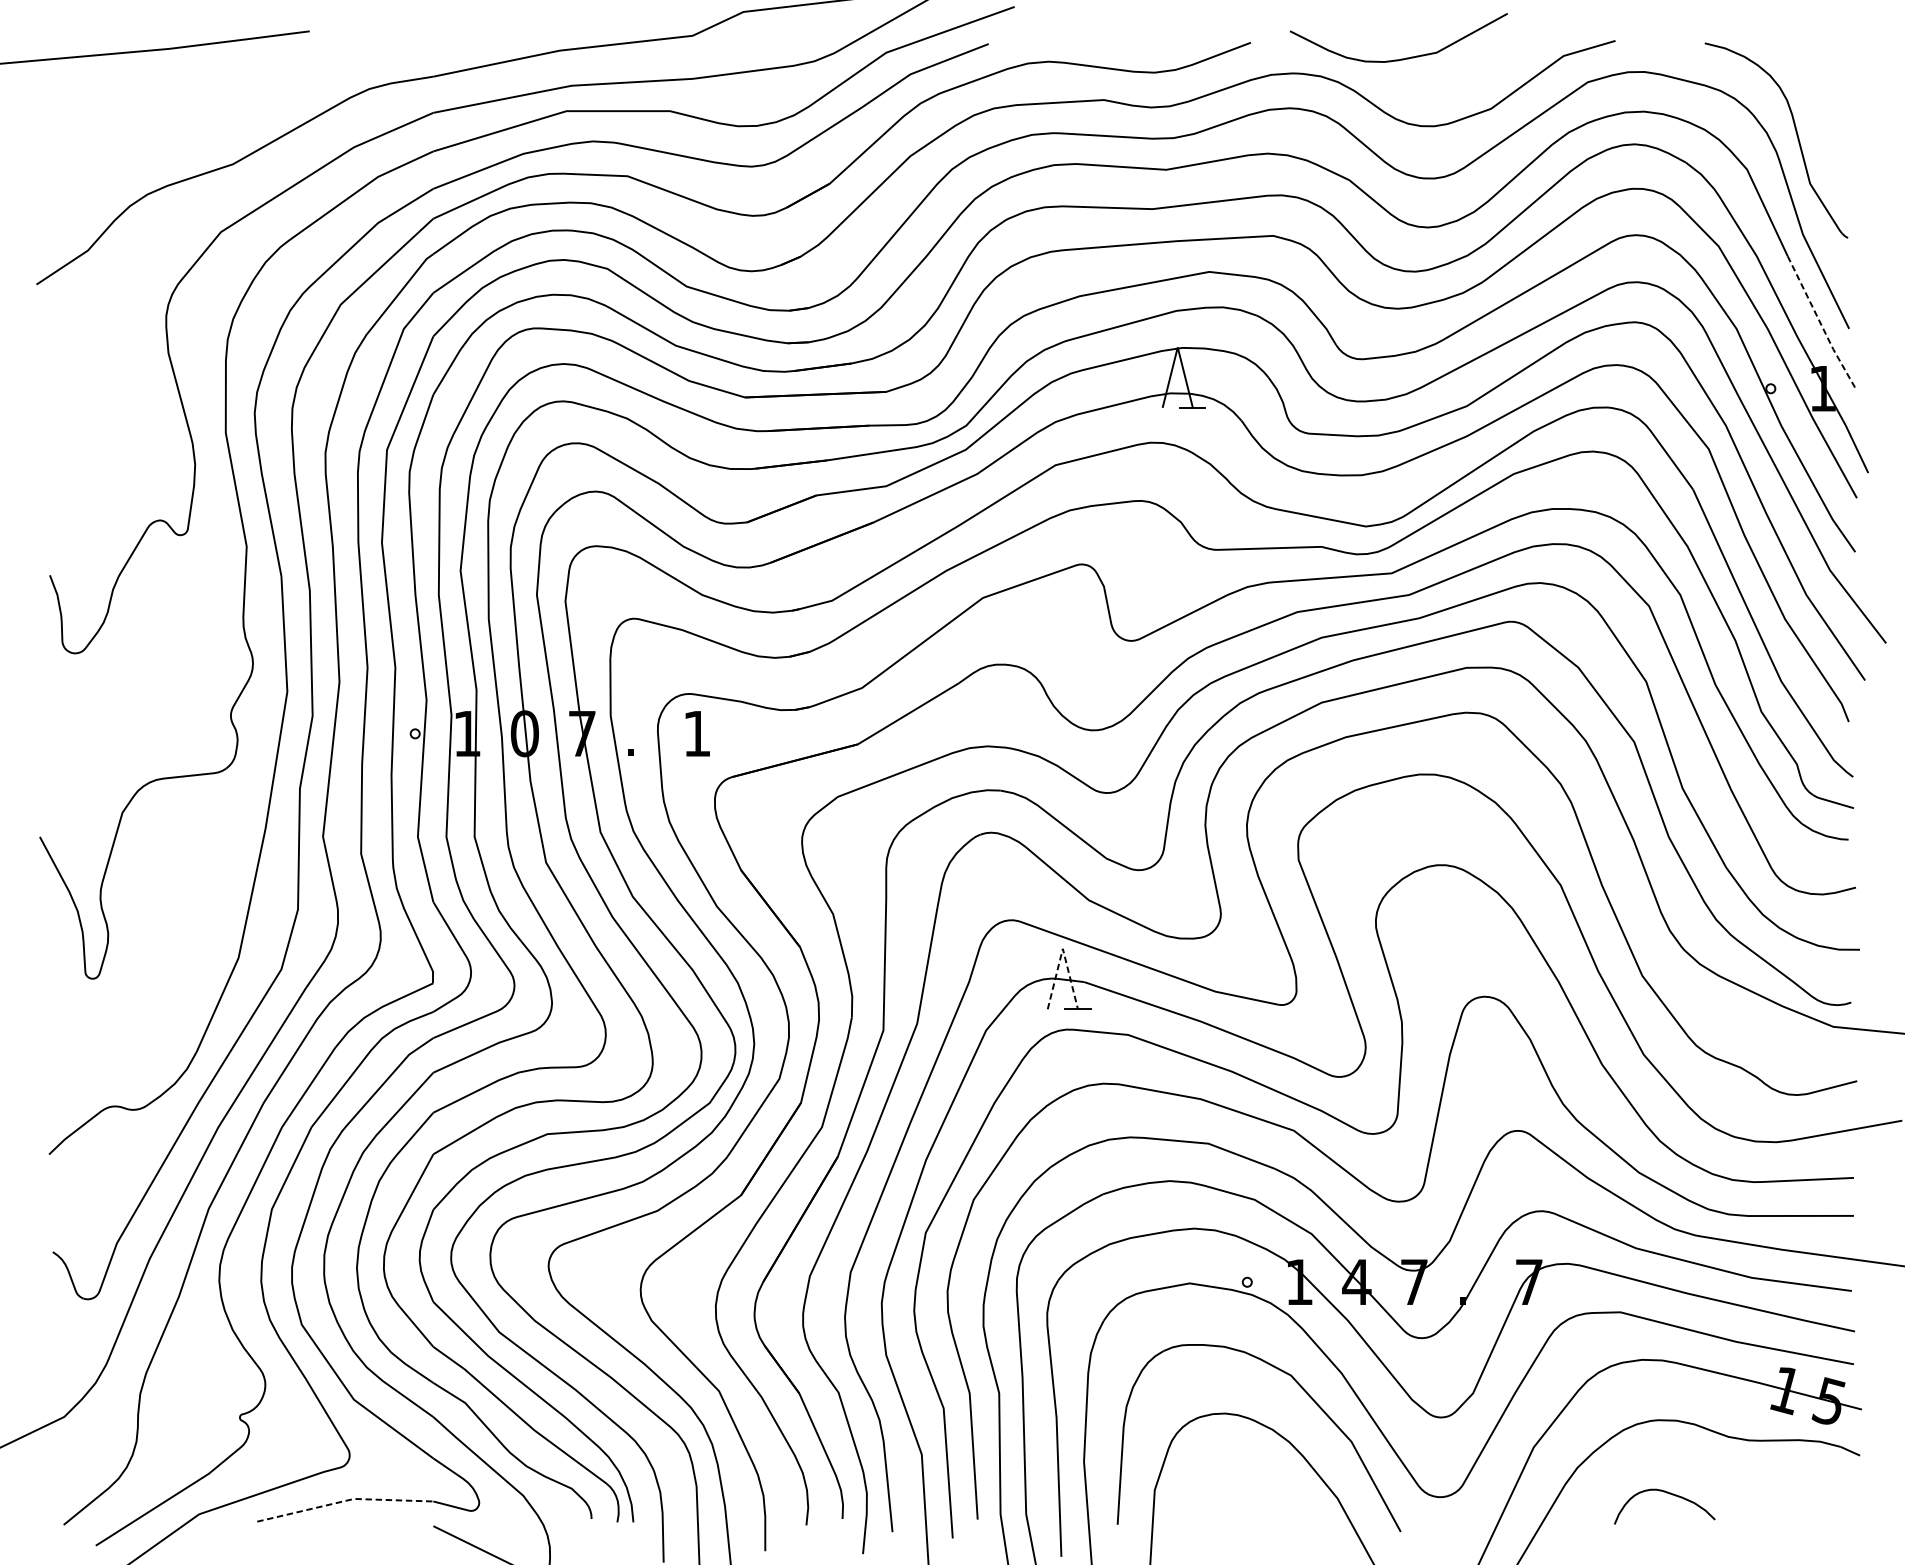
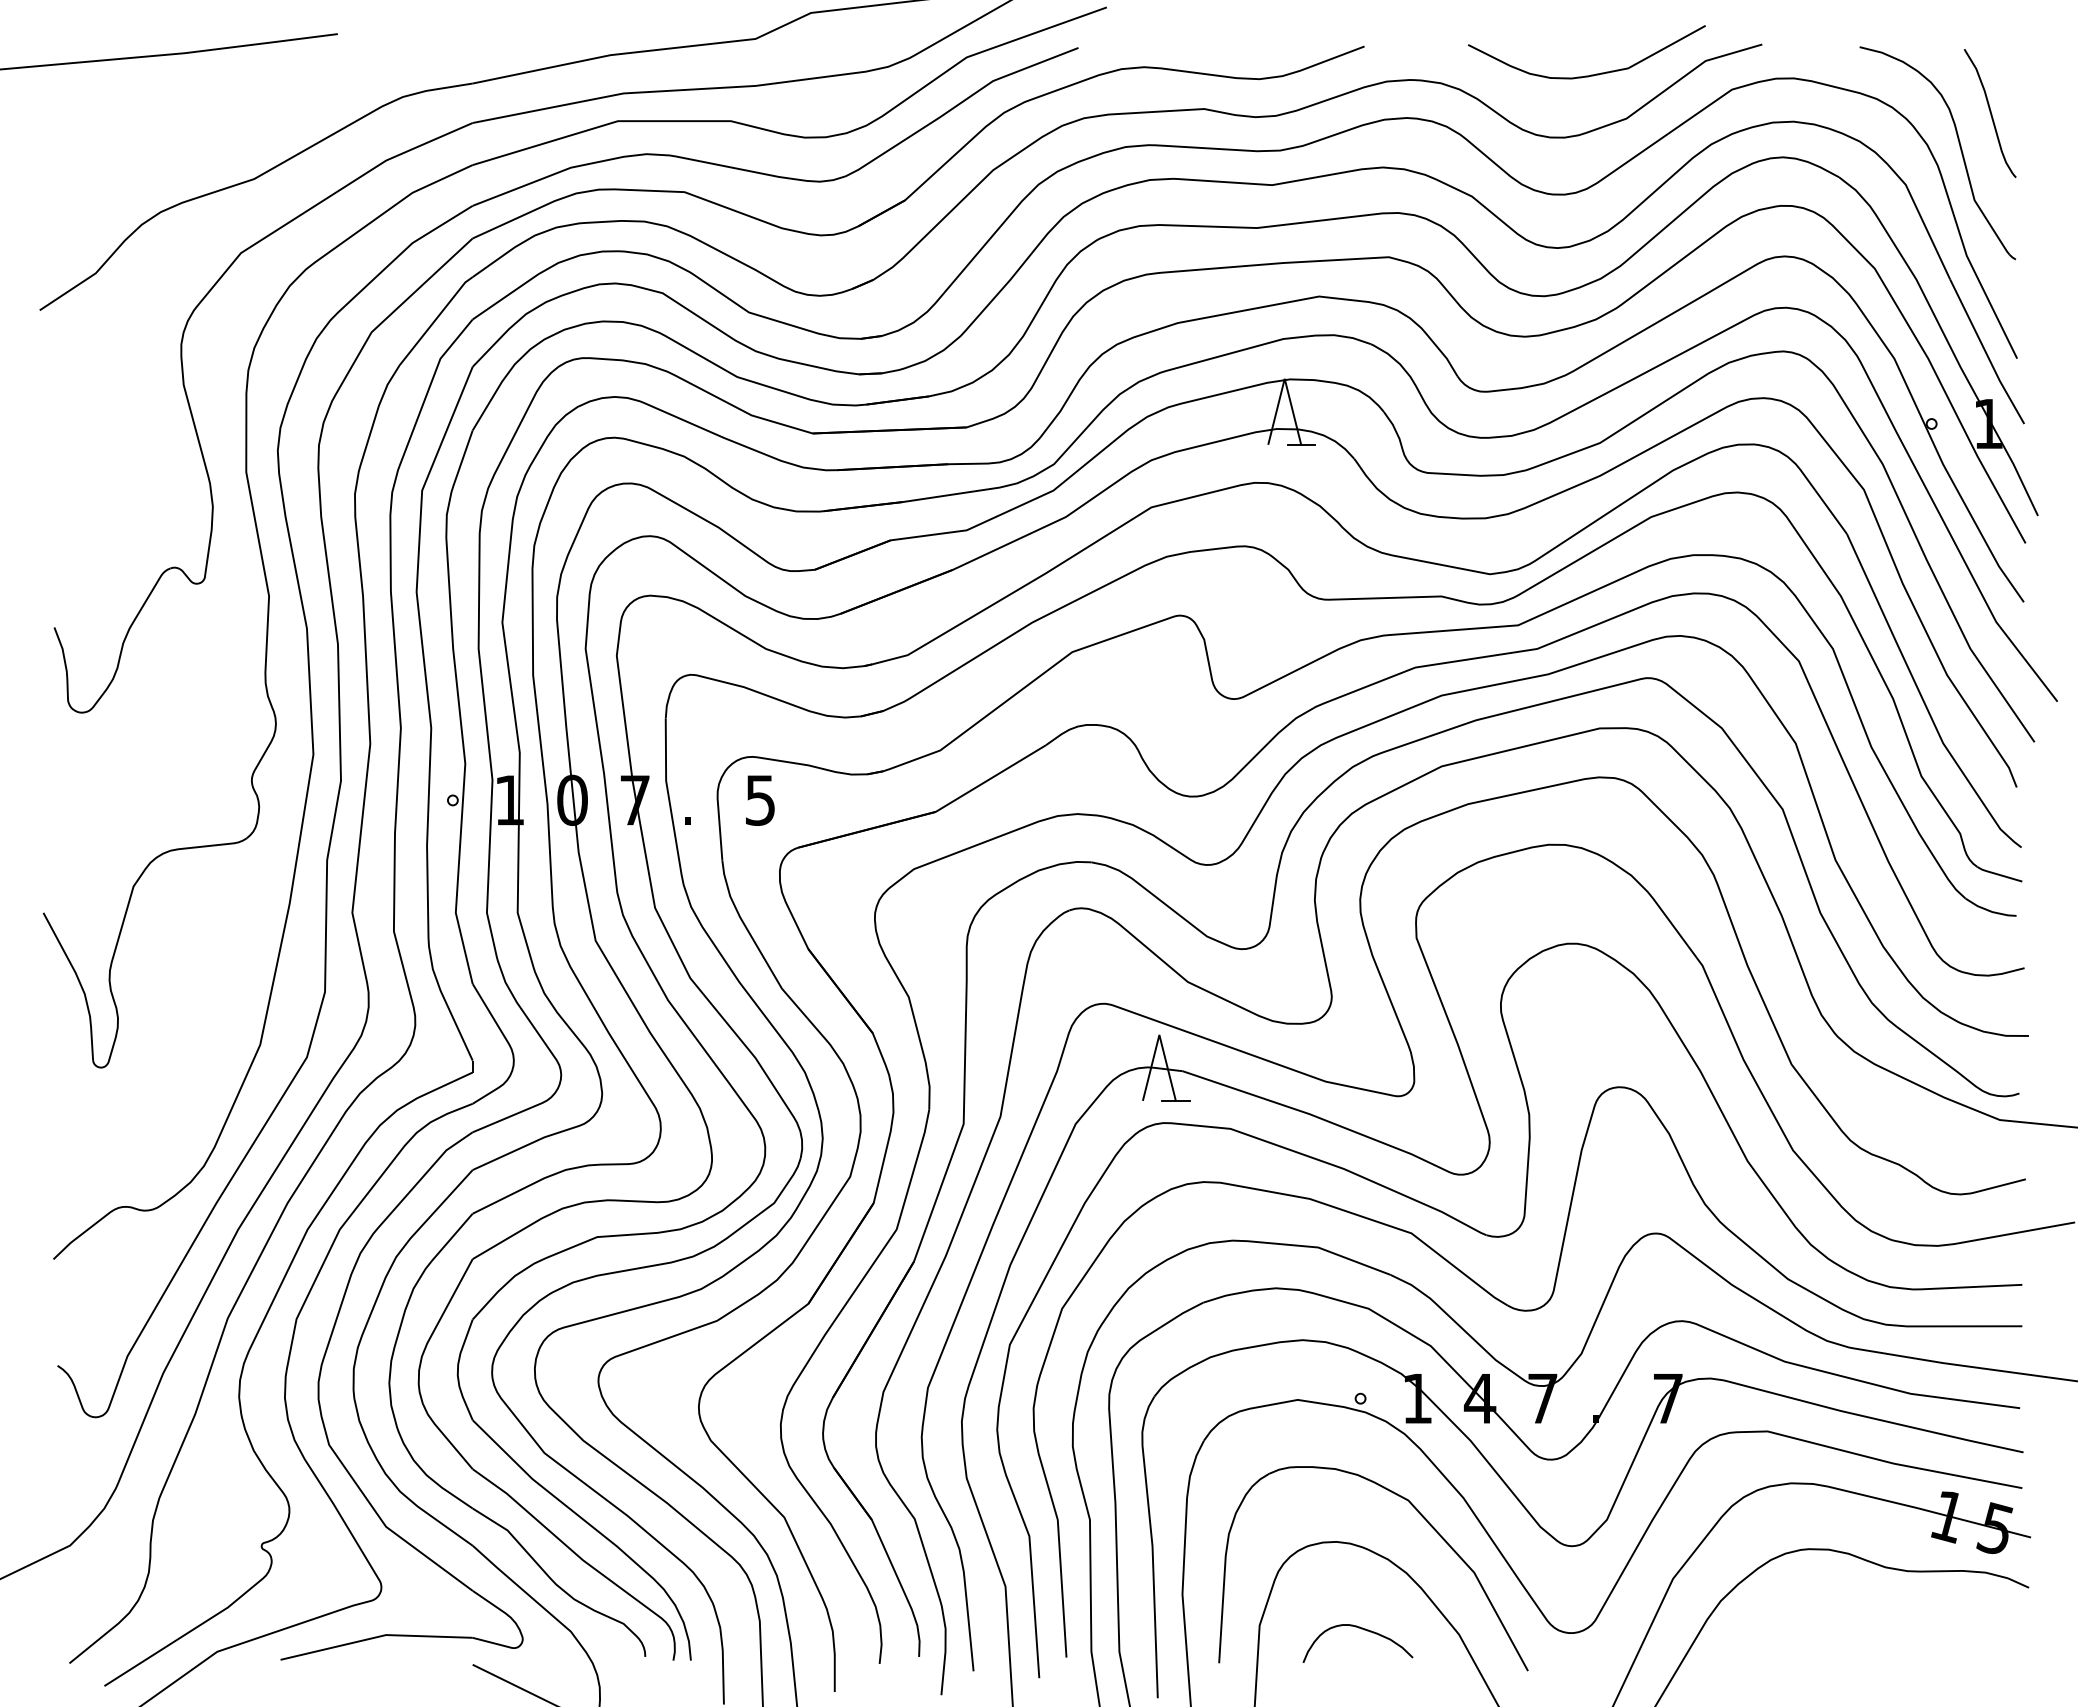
curve: (1403, 58) -> (1591, 74), moved
curve: (1823, 103) -> (1989, 112), added
line: (1821, 324) -> (1986, 353), dashed -> solid
text: (697, 733) -> (760, 800), 1 -> 5
line: (1062, 948) -> (1159, 1034), dashed -> solid
curve: (1667, 1493) -> (1361, 1629), moved
line: (345, 1501) -> (376, 1637), dashed -> solid

